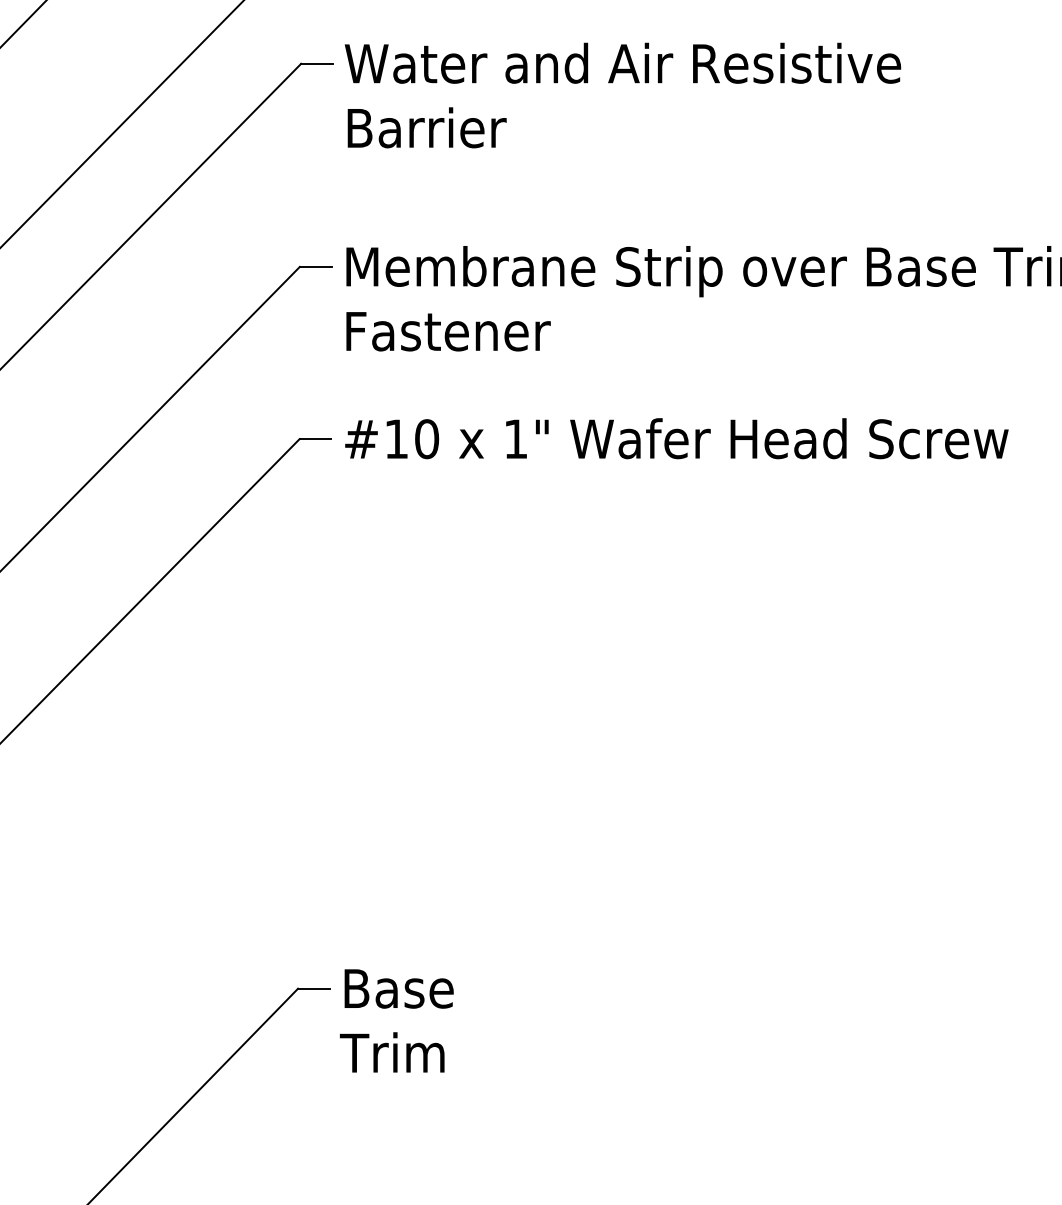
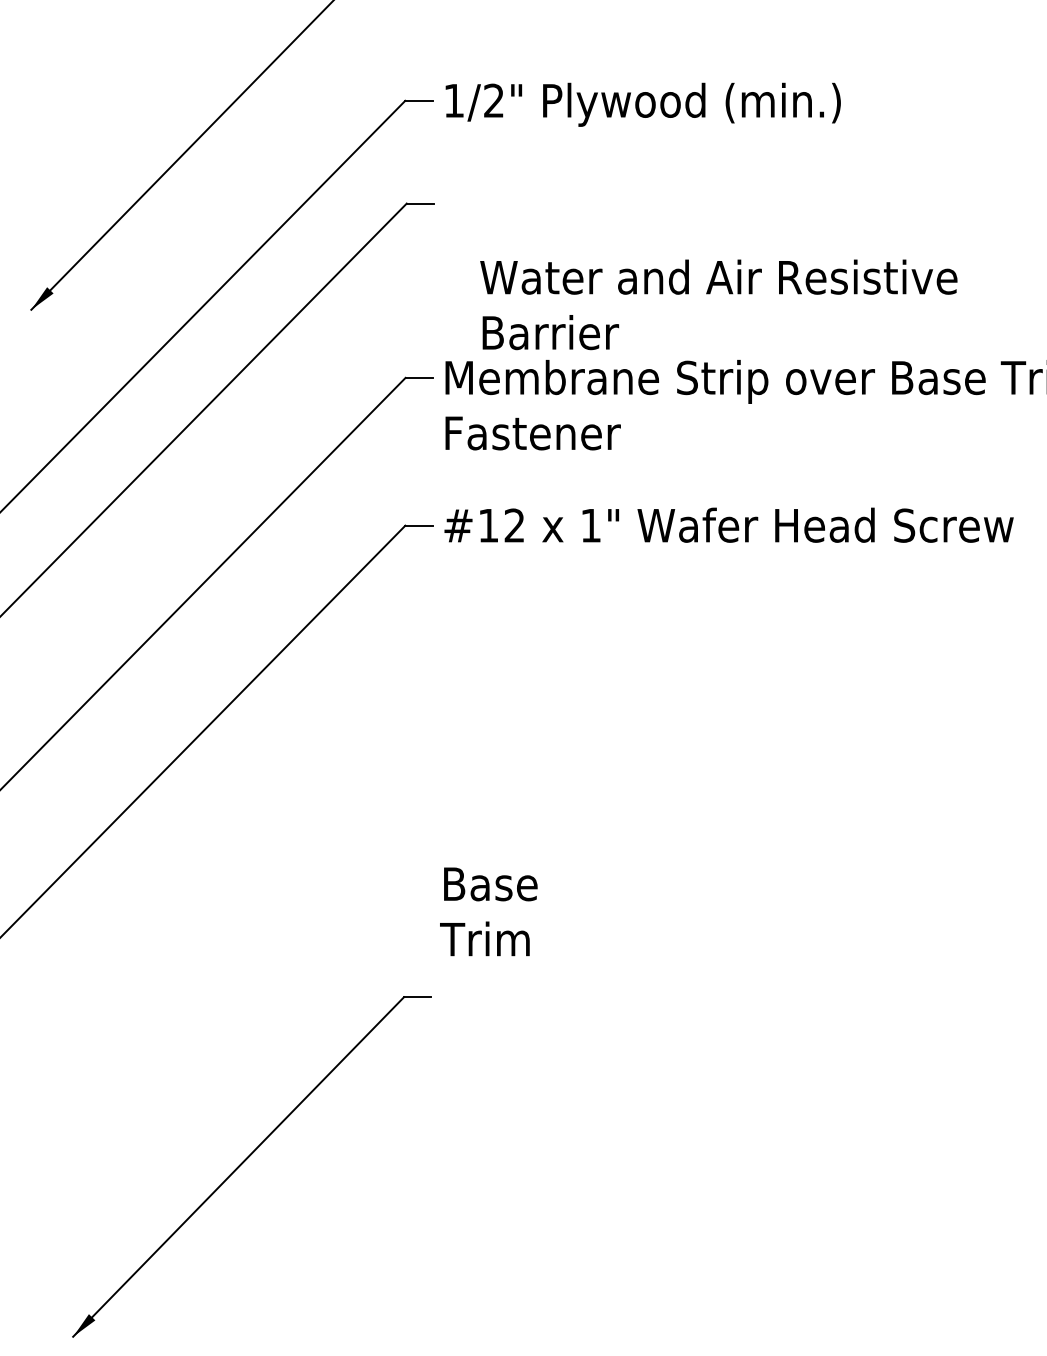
text: (622, 95) -> (718, 304), moved
text: (426, 438) -> (514, 525), #10 -> #12
text: (396, 1020) -> (488, 911), moved

